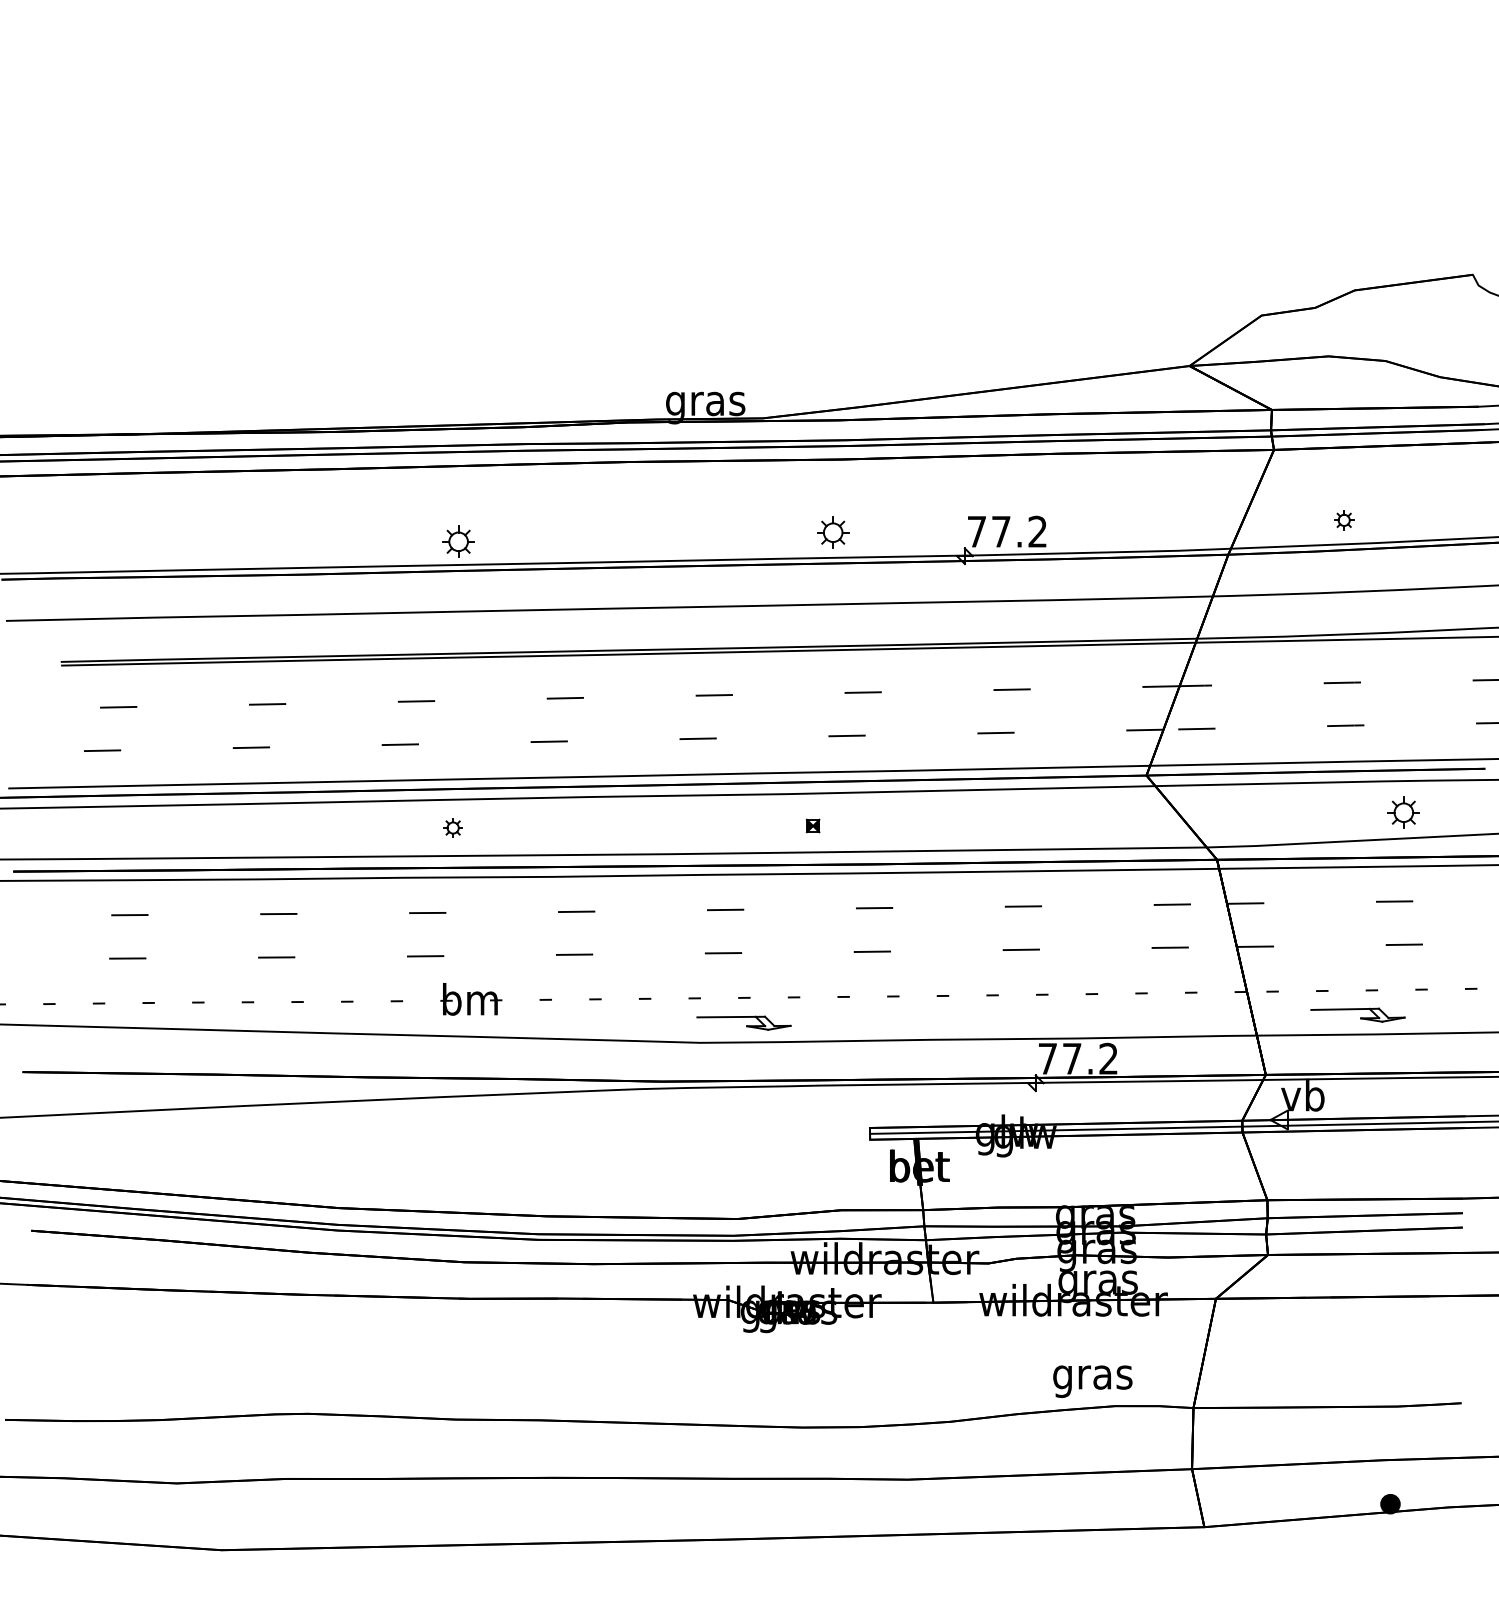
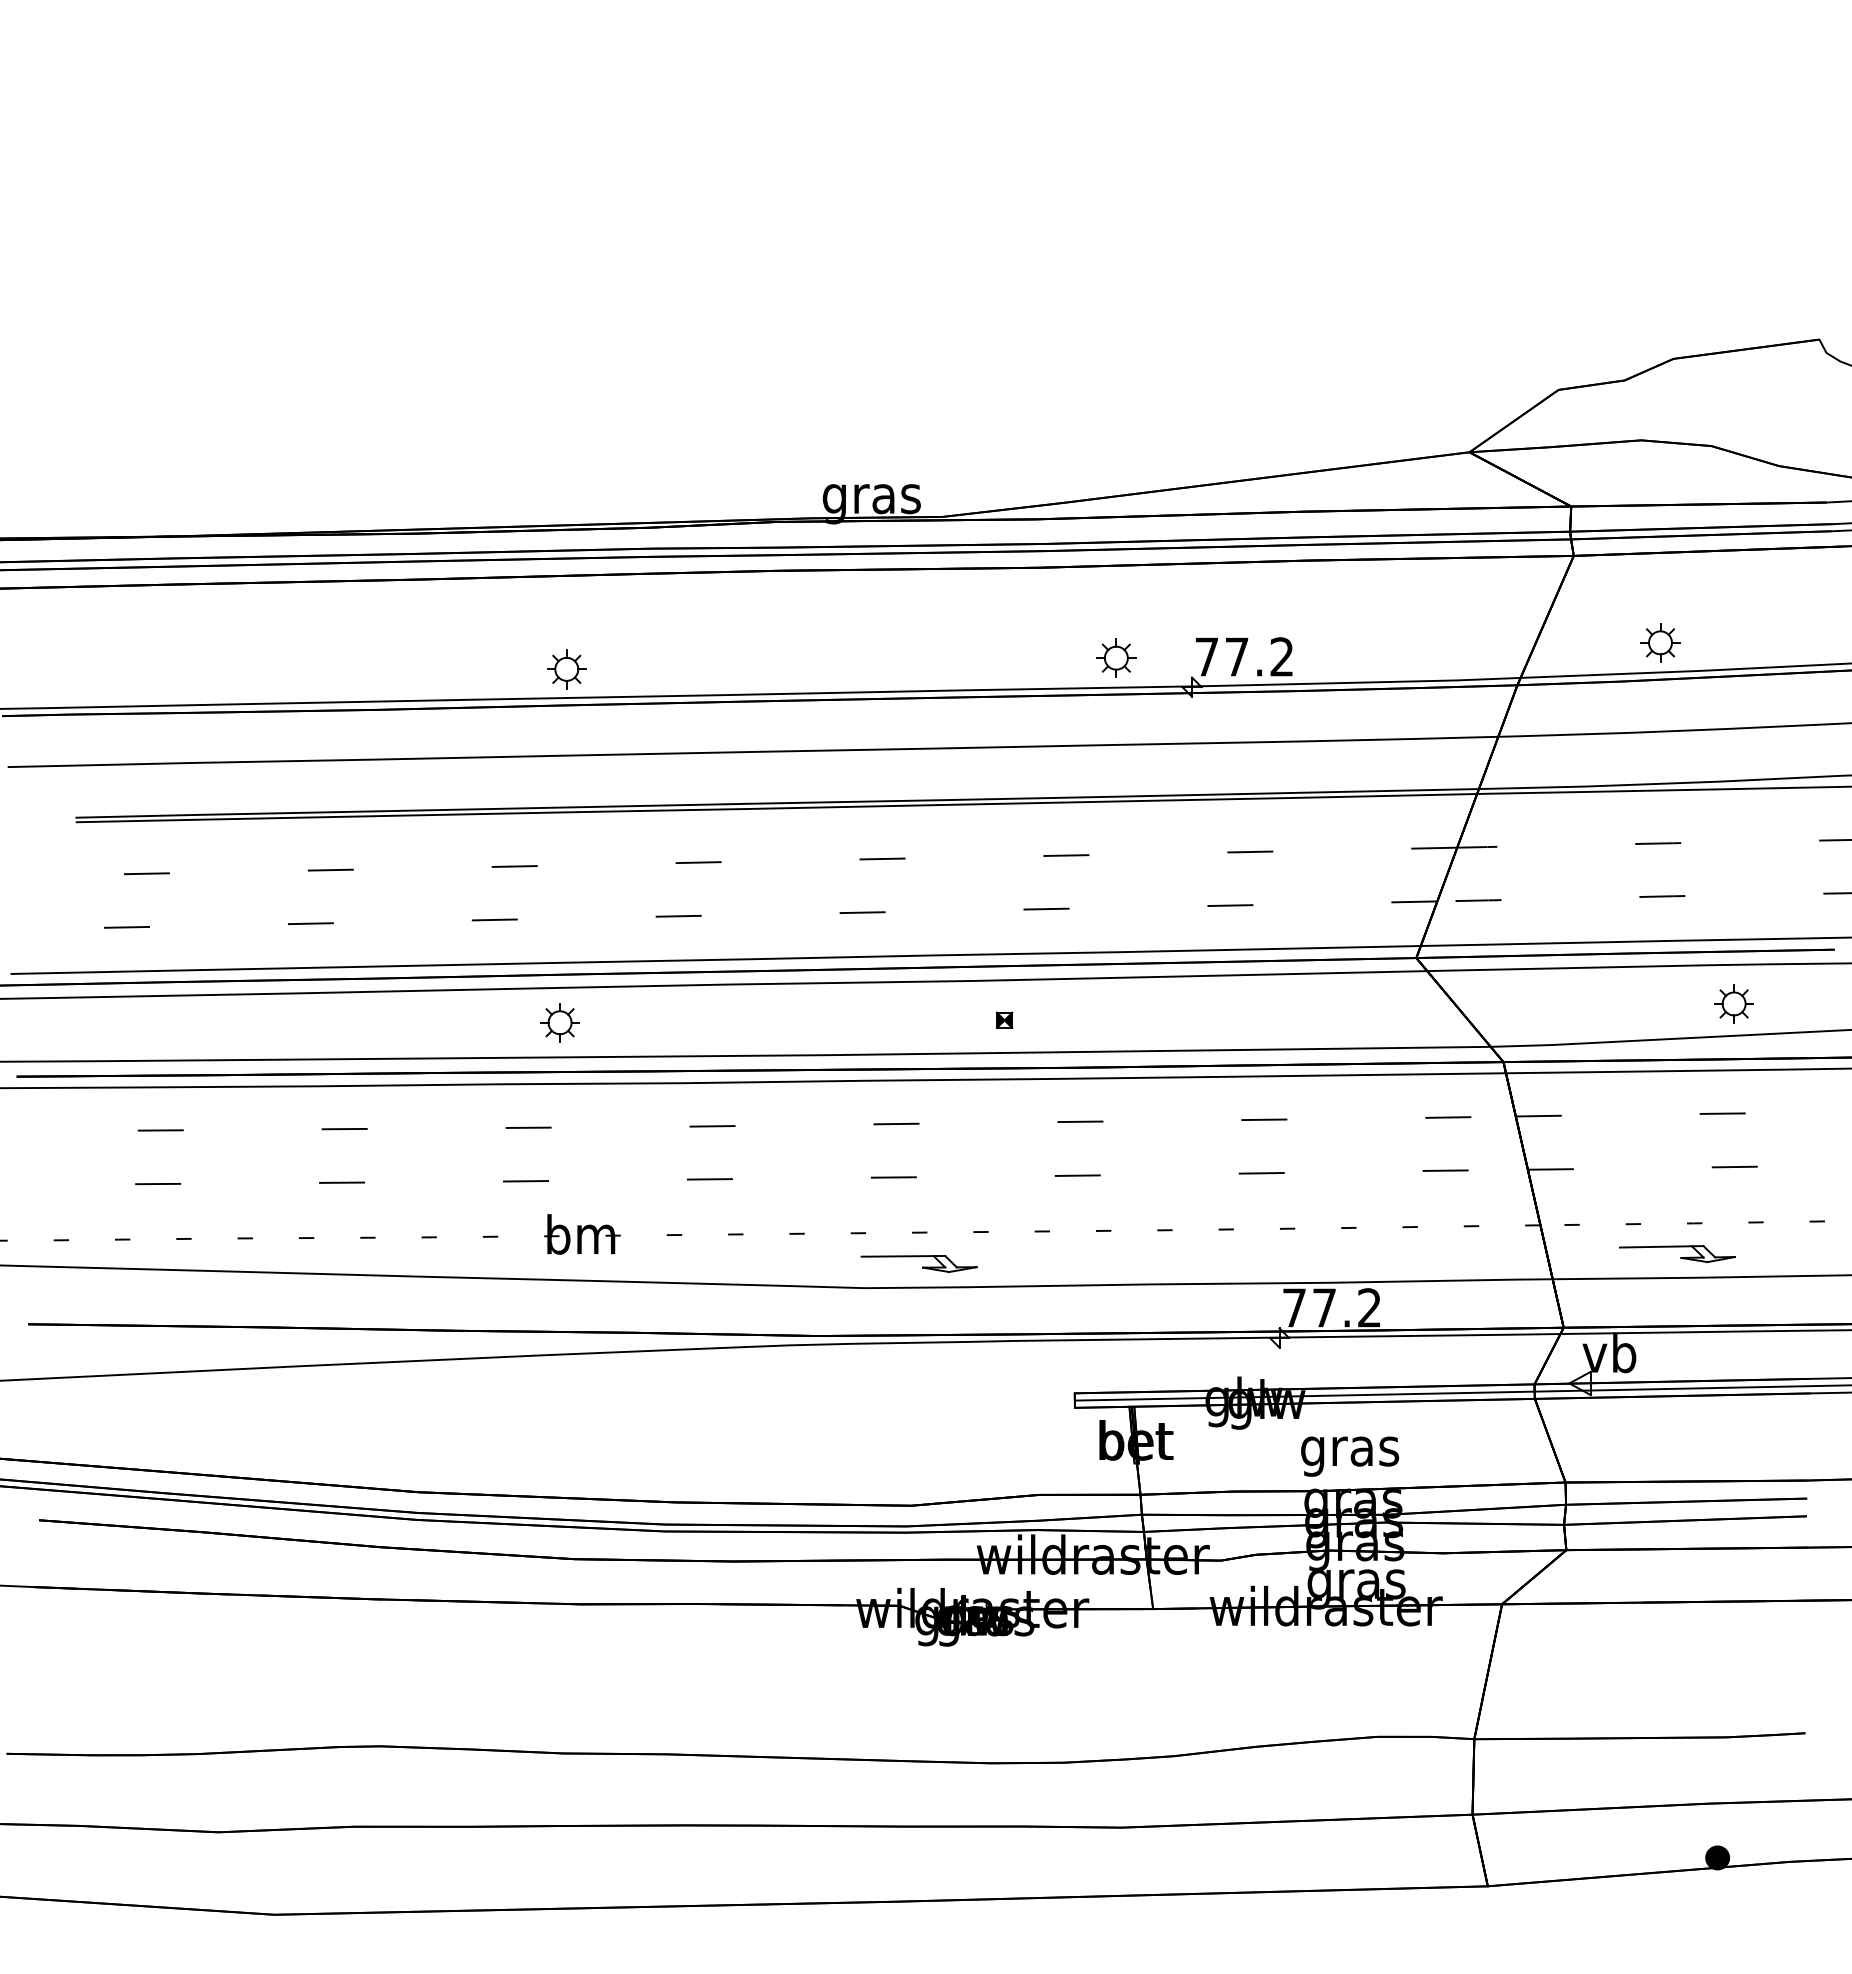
part: (1344, 520) -> (1660, 642), size x1.67
part: (833, 532) -> (1116, 657), moved
part: (452, 827) -> (559, 1022), size x1.67
text: (1093, 1381) -> (1350, 1456), moved

